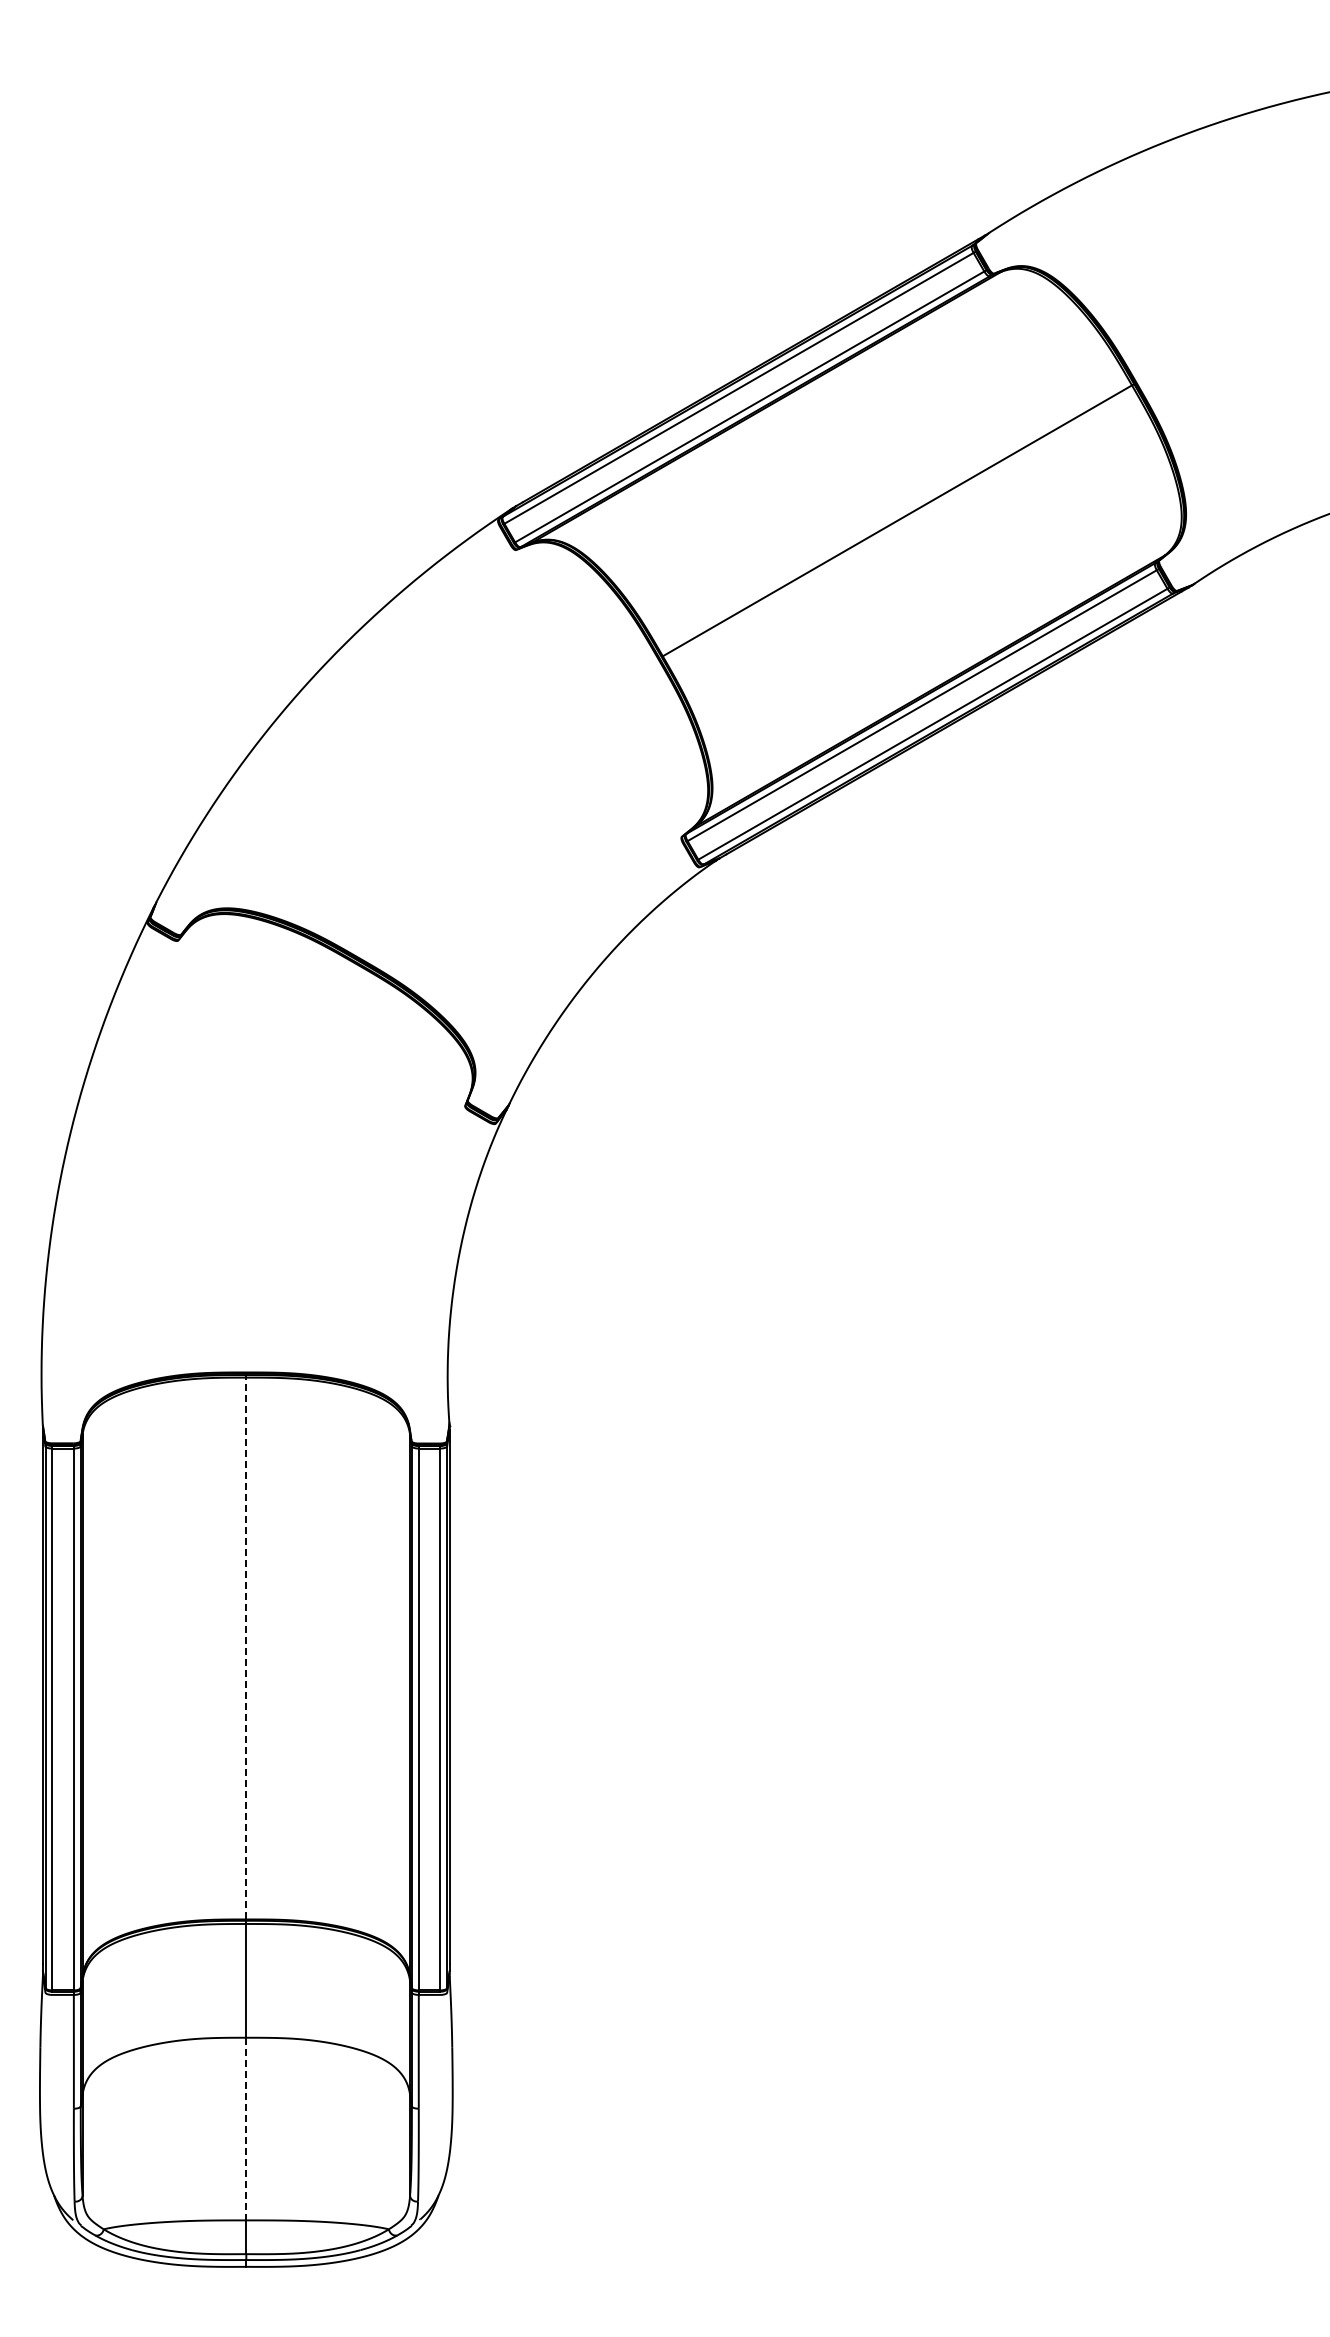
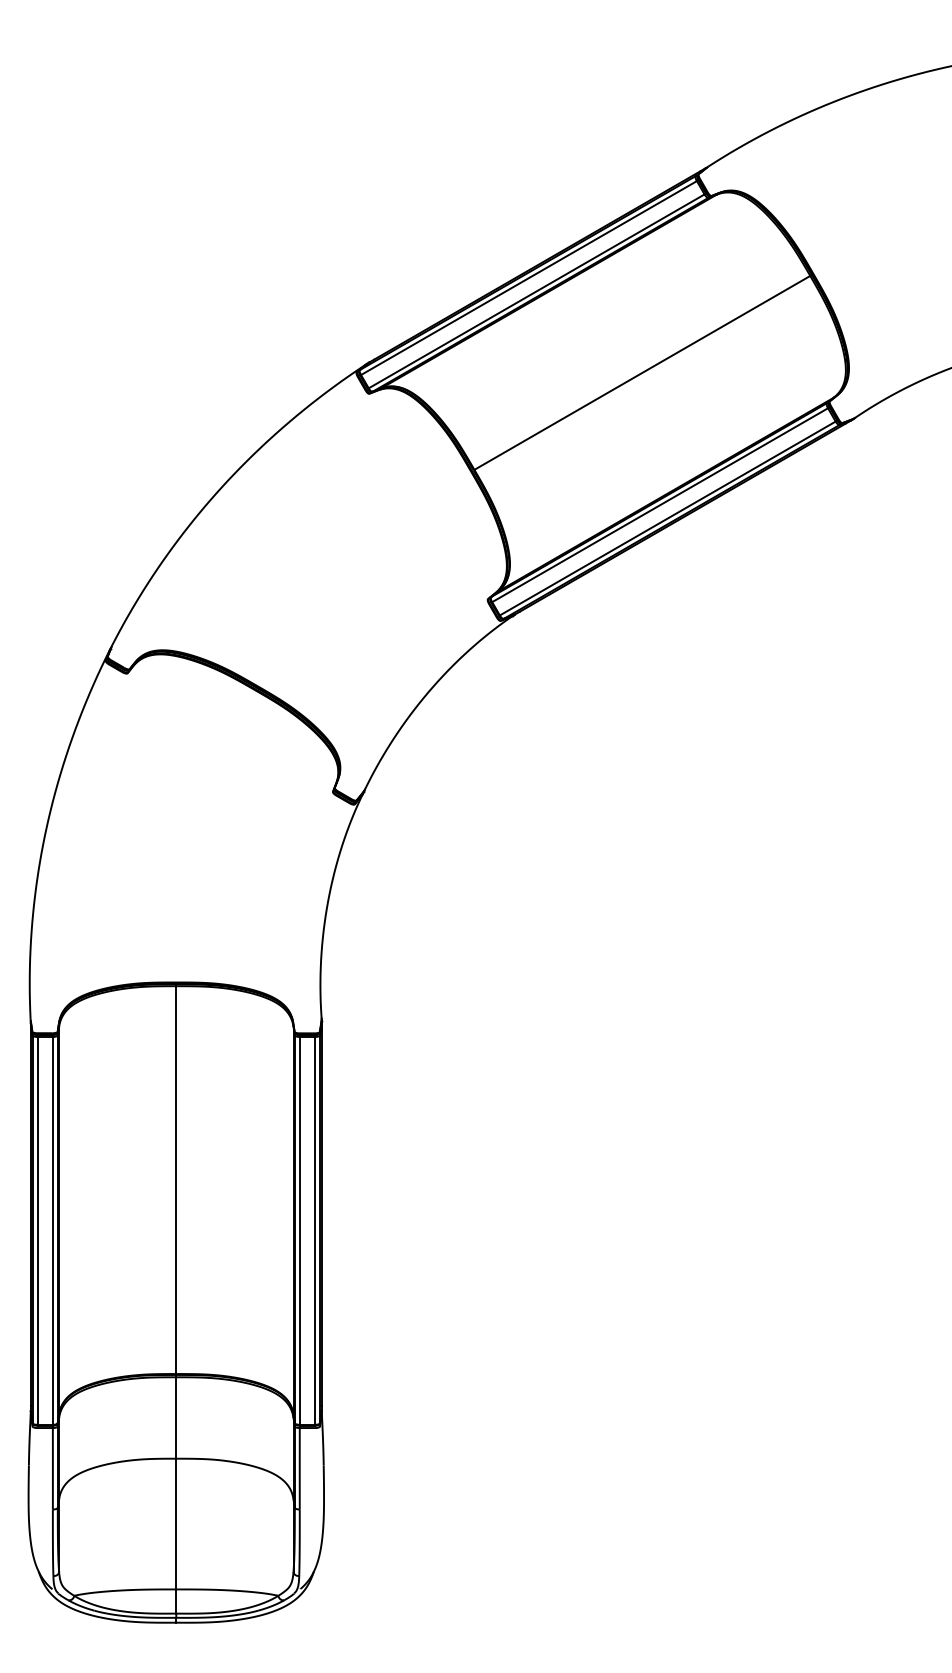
line: (246, 1648) -> (176, 1180), dashed -> solid
line: (246, 2129) -> (176, 1524), dashed -> solid

